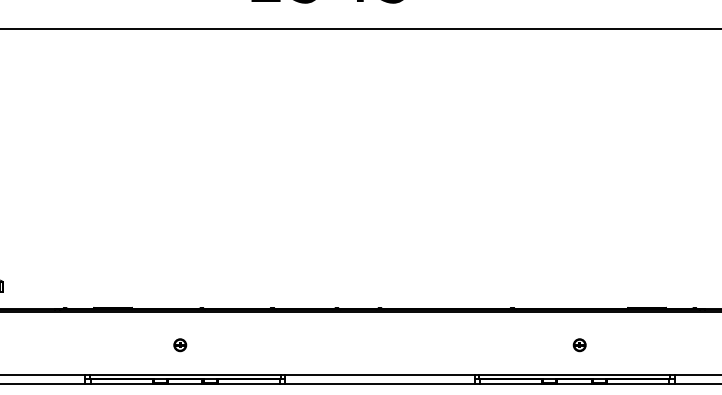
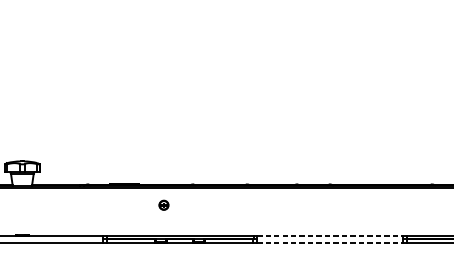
part: (180, 345) -> (164, 205), moved
line: (380, 375) -> (330, 236), solid -> dashed
line: (380, 384) -> (330, 243), solid -> dashed

